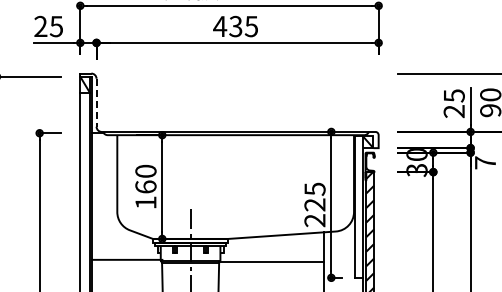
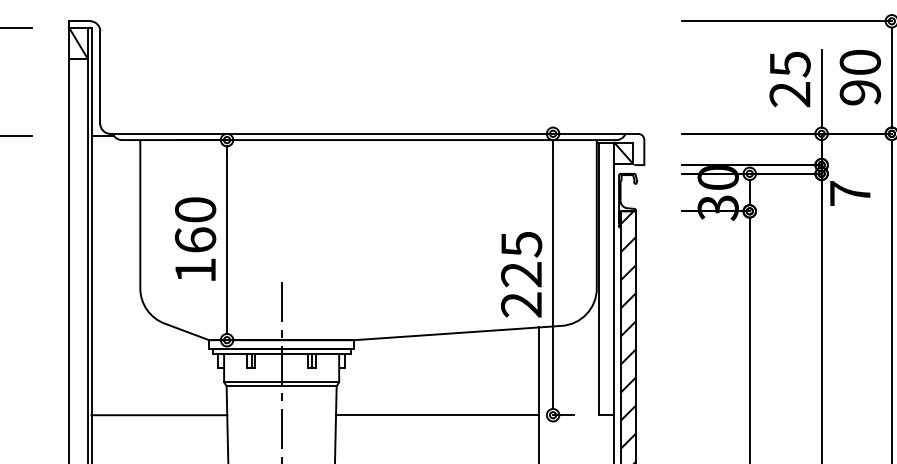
line: (96, 102) -> (100, 77), dashed -> solid
line: (127, 259) -> (159, 414), moved
line: (271, 261) -> (437, 414), moved

